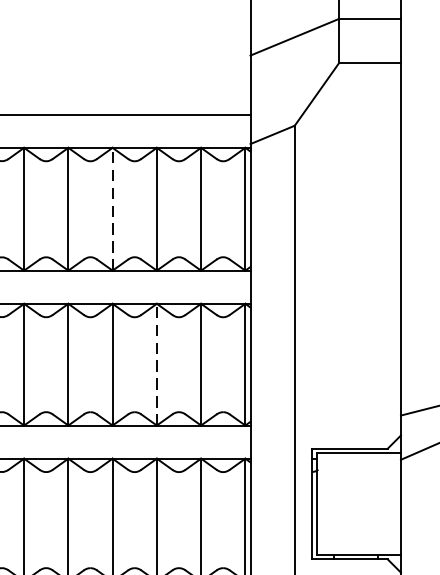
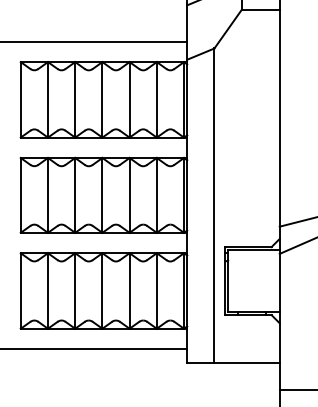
line: (112, 208) -> (102, 99), dashed -> solid
line: (156, 363) -> (129, 194), dashed -> solid

